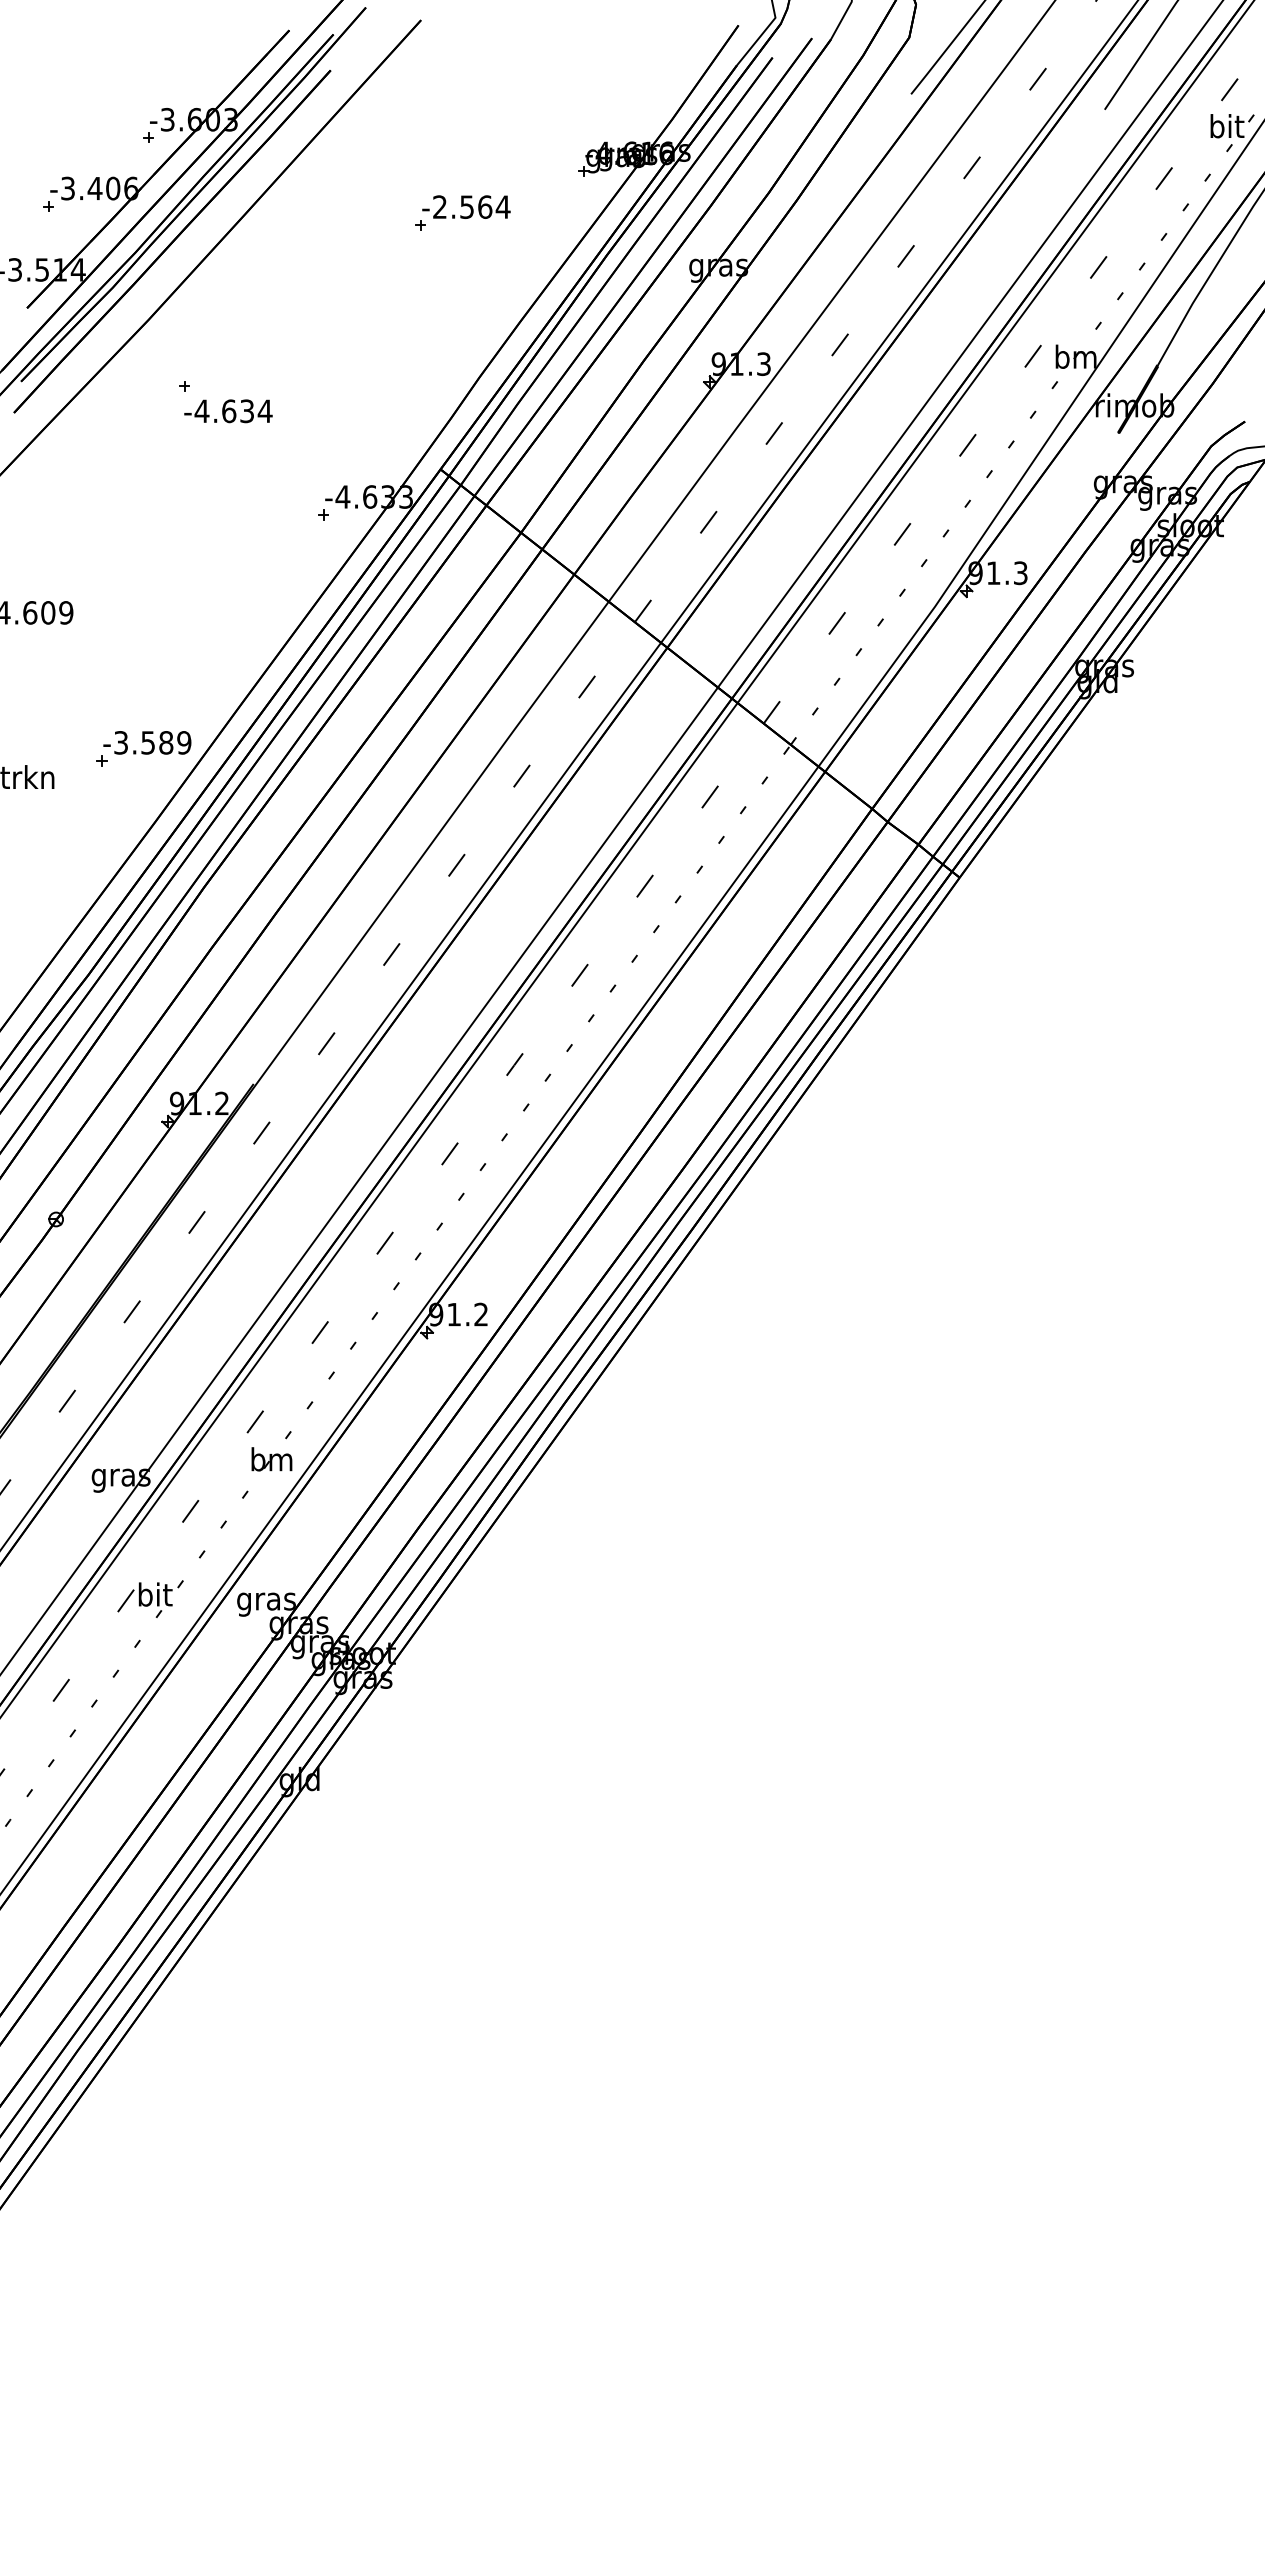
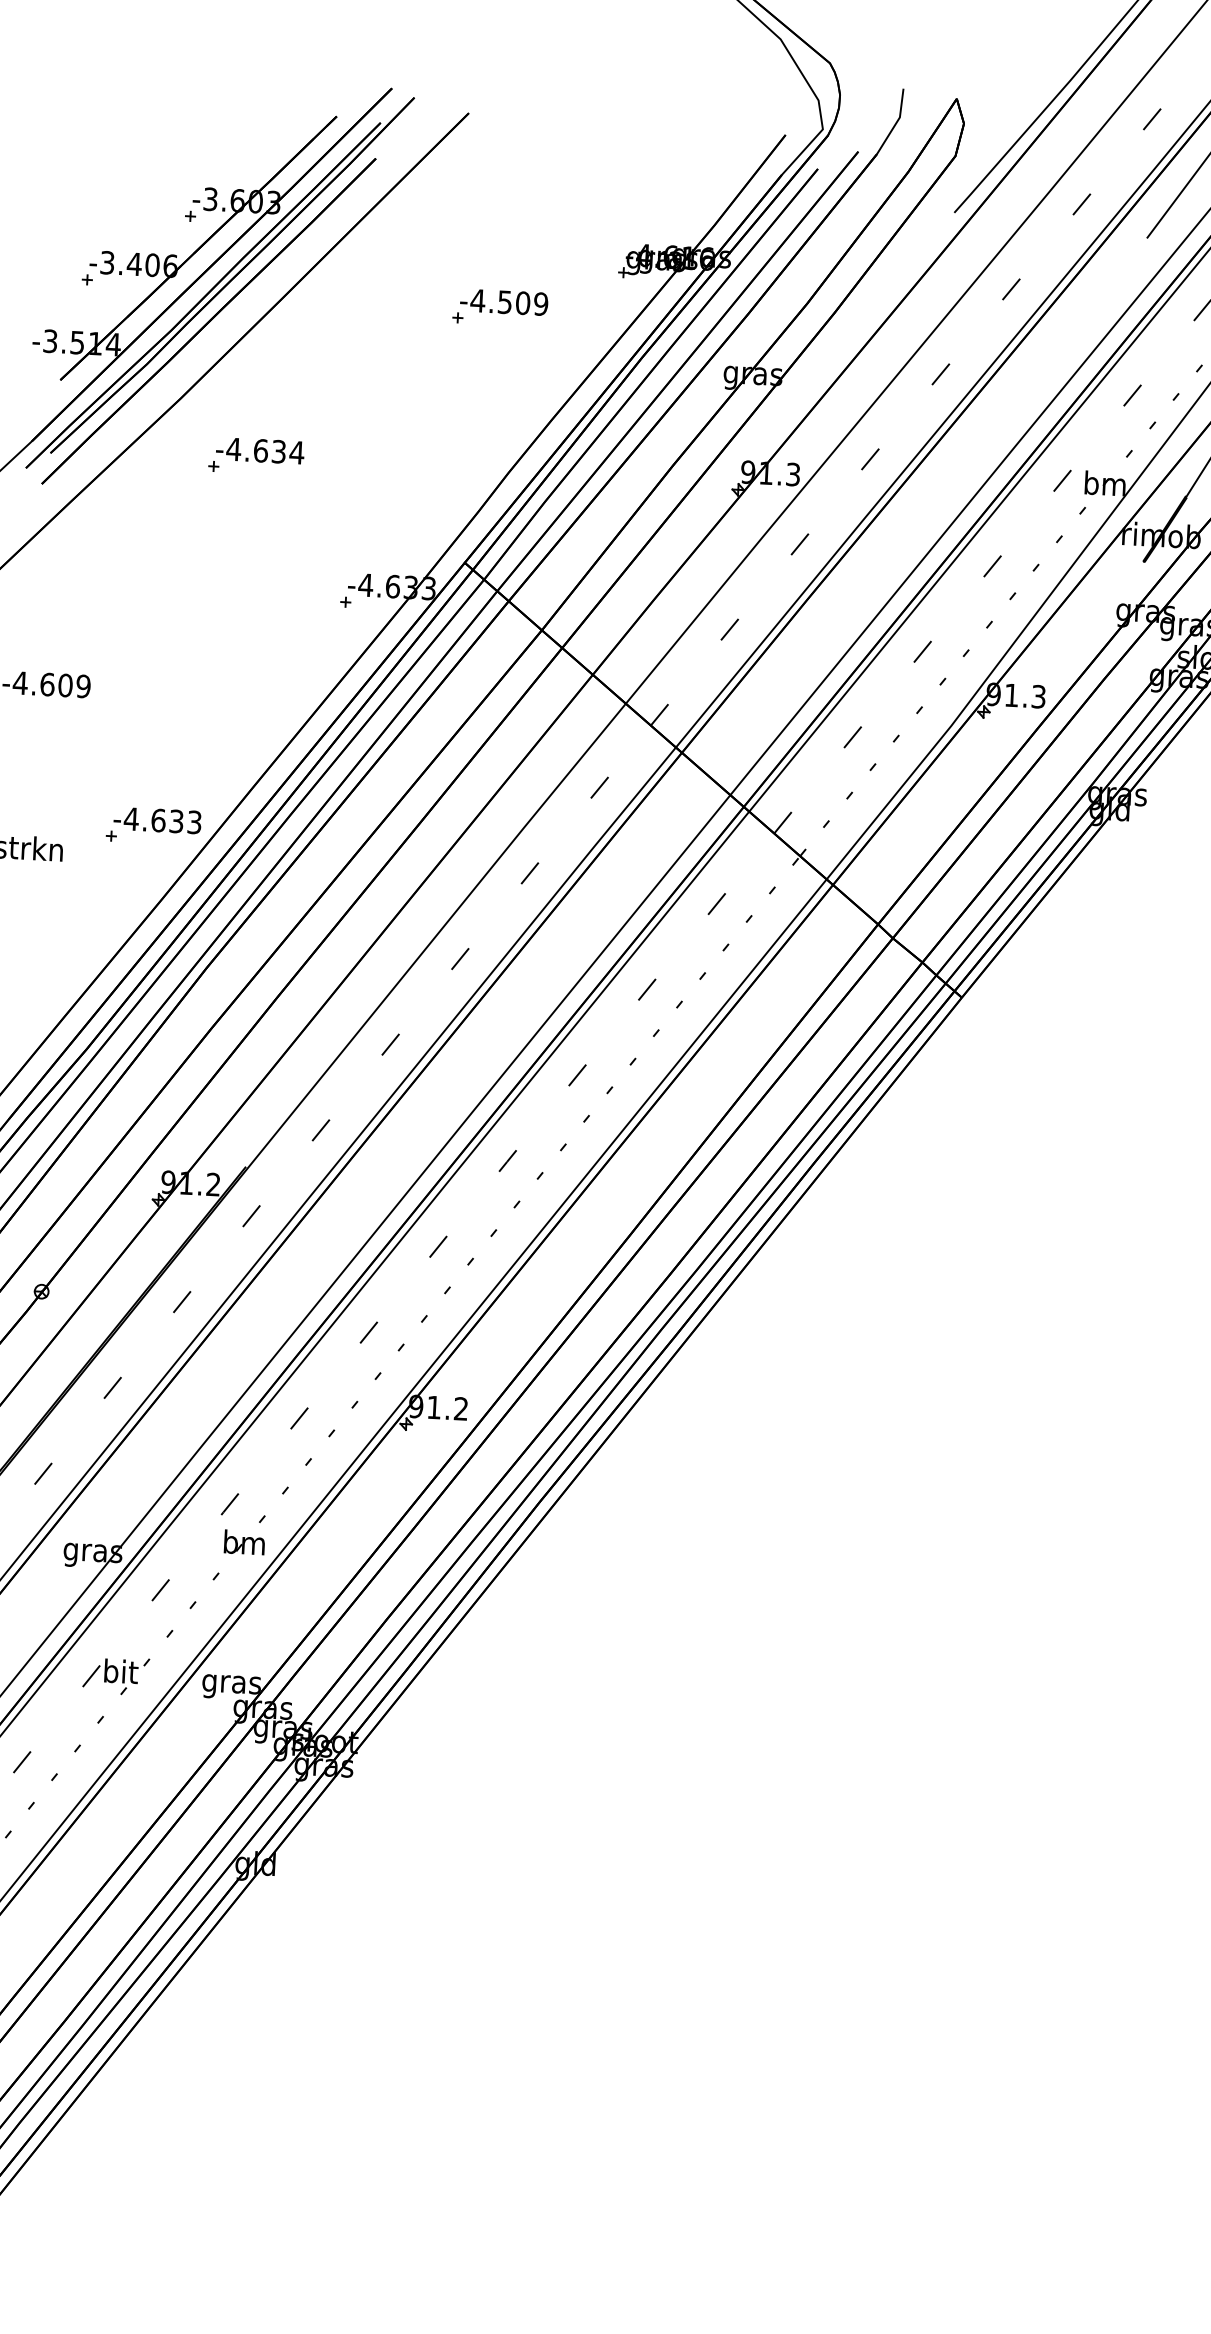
text: (471, 206) -> (509, 301), -2.564 -> -4.509
text: (228, 411) -> (260, 451), moved
text: (152, 742) -> (162, 820), -3.589 -> -4.633

